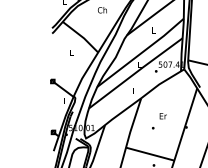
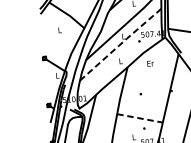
line: (135, 72) -> (120, 43), solid -> dashed
text: (162, 116) -> (149, 63), moved
line: (150, 154) -> (140, 118), solid -> dashed

